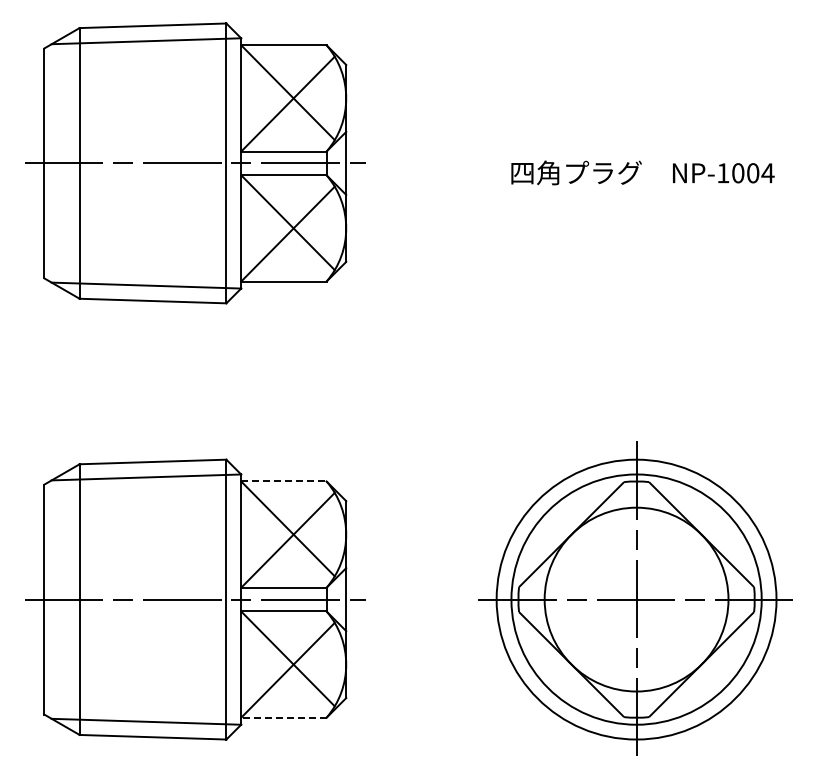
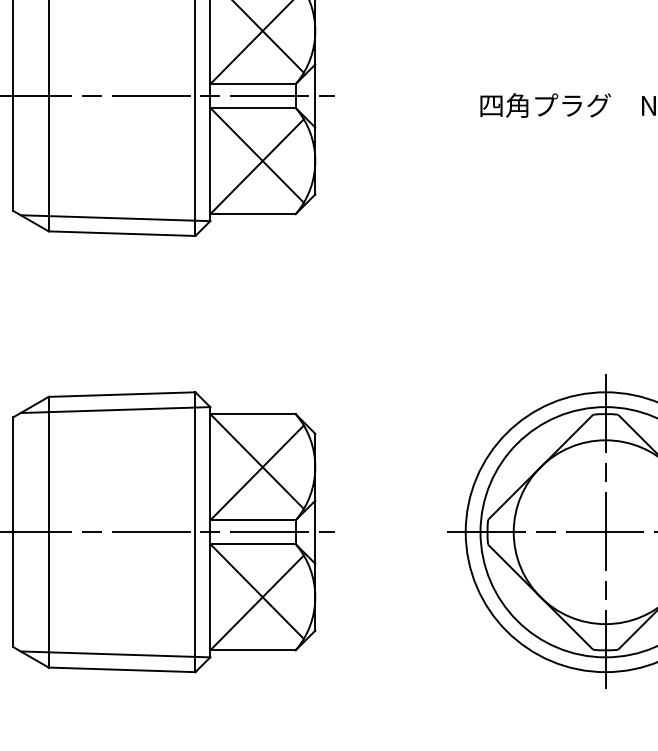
line: (283, 481) -> (252, 414), dashed -> solid
line: (283, 717) -> (252, 650), dashed -> solid

